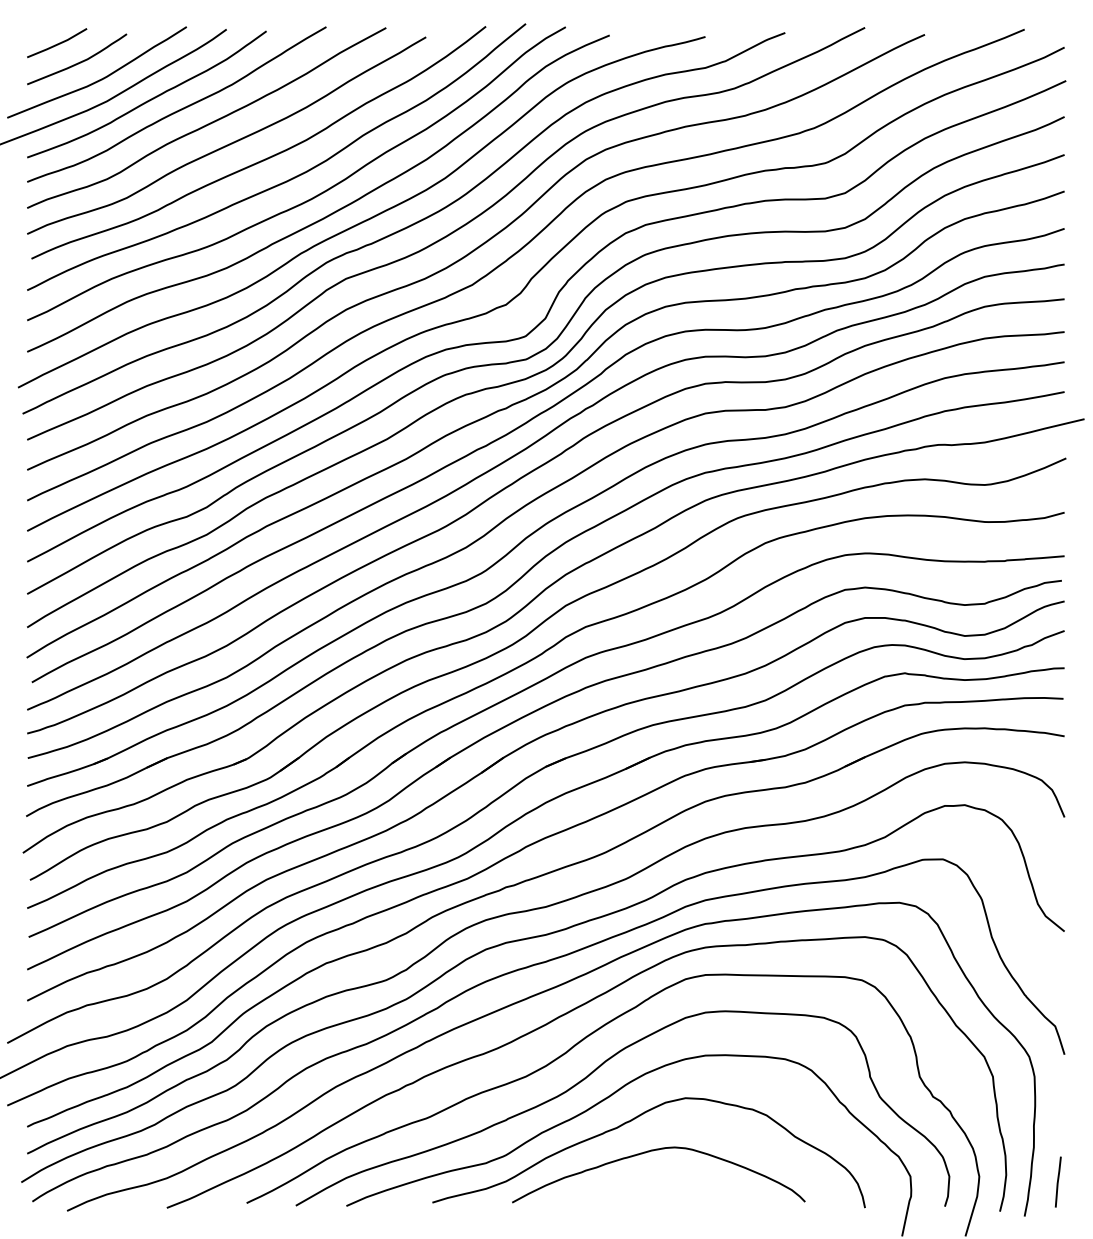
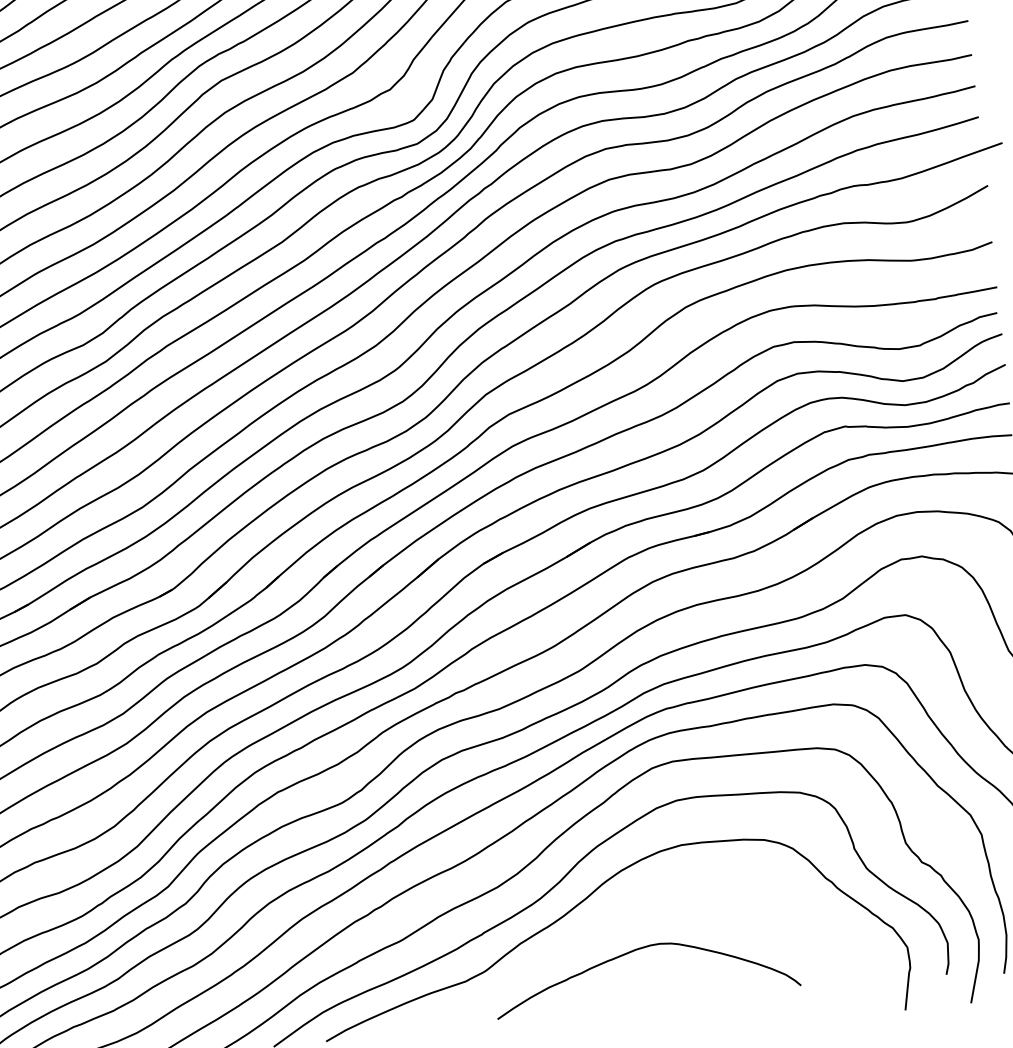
curve: (633, 1120) -> (614, 920), removed

